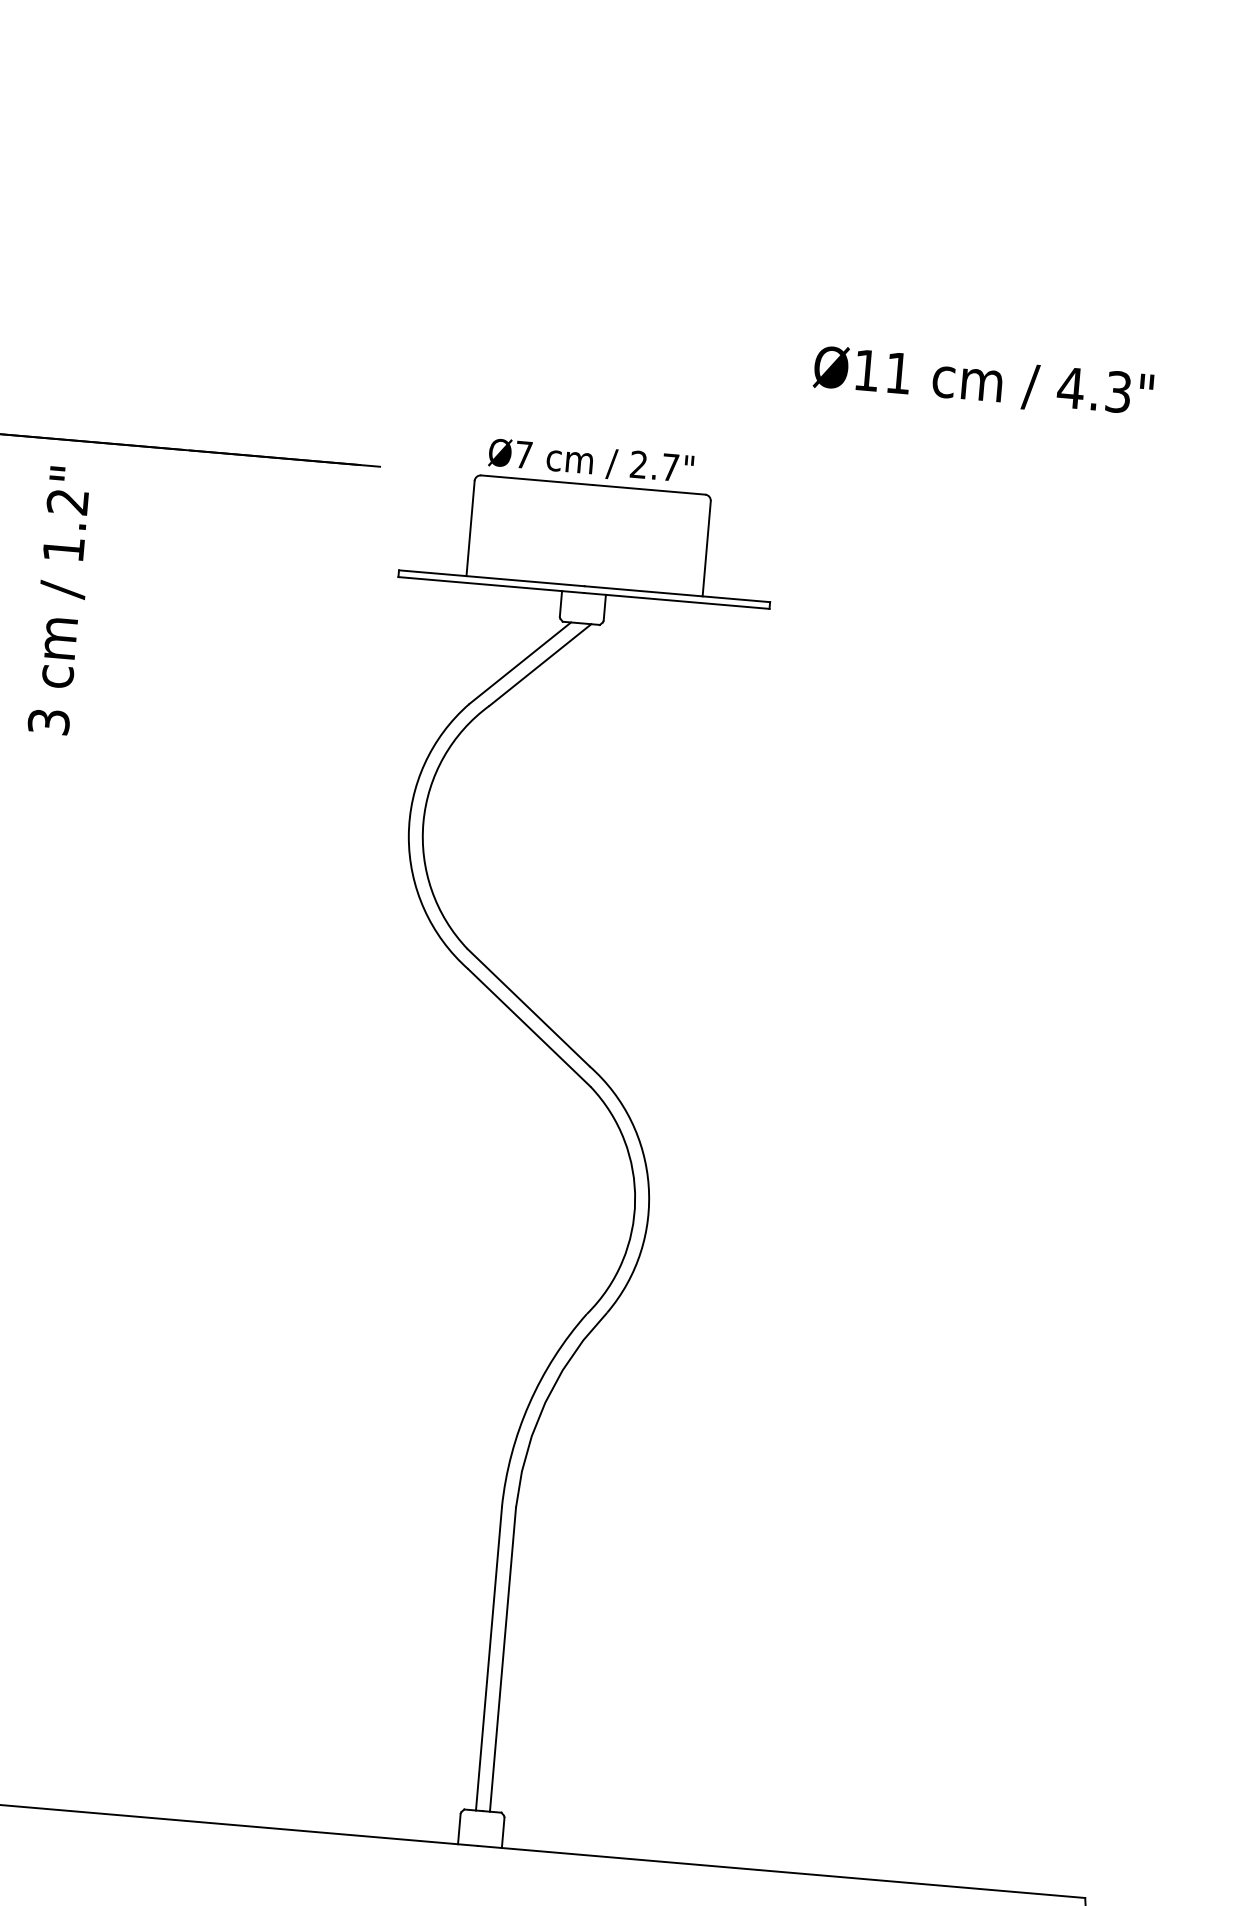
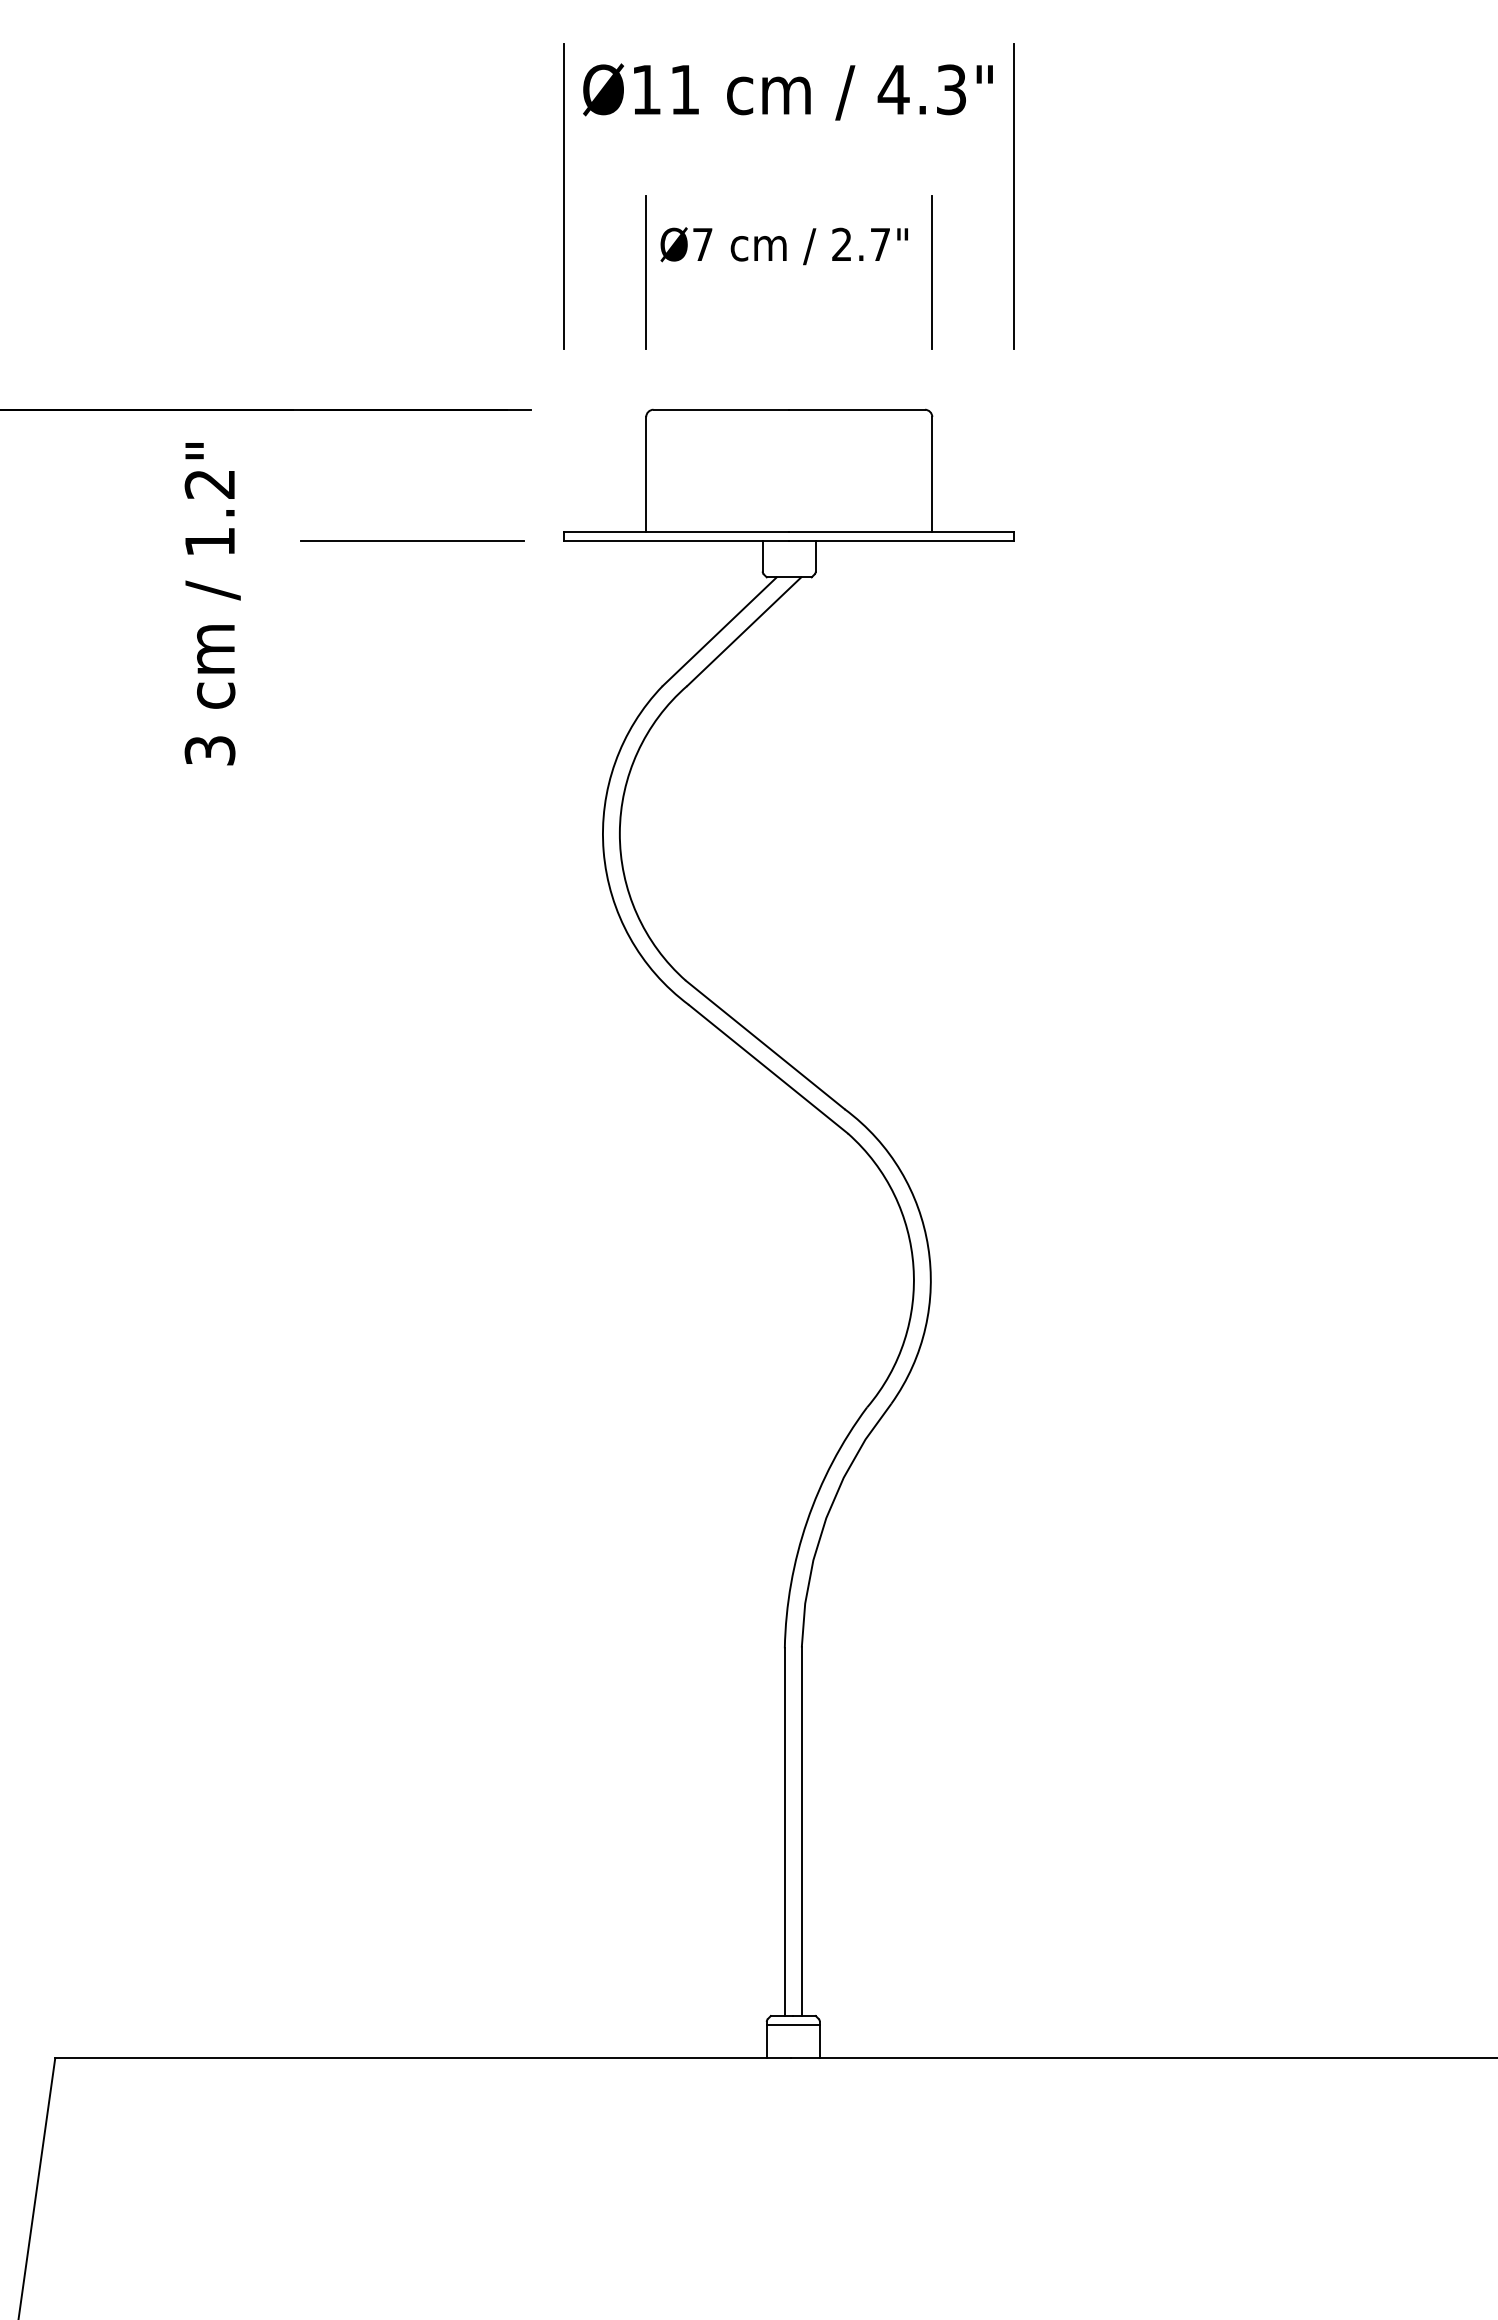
line: (422, 293) -> (563, 196), added
line: (794, 324) -> (1014, 196), added
line: (485, 361) -> (646, 272), added
line: (720, 381) -> (931, 272), added
text: (983, 381) -> (787, 91), moved
text: (590, 462) -> (783, 246), moved
line: (272, 566) -> (411, 540), added
text: (61, 601) -> (212, 604), moved
line: (481, 1818) -> (792, 2025), added

